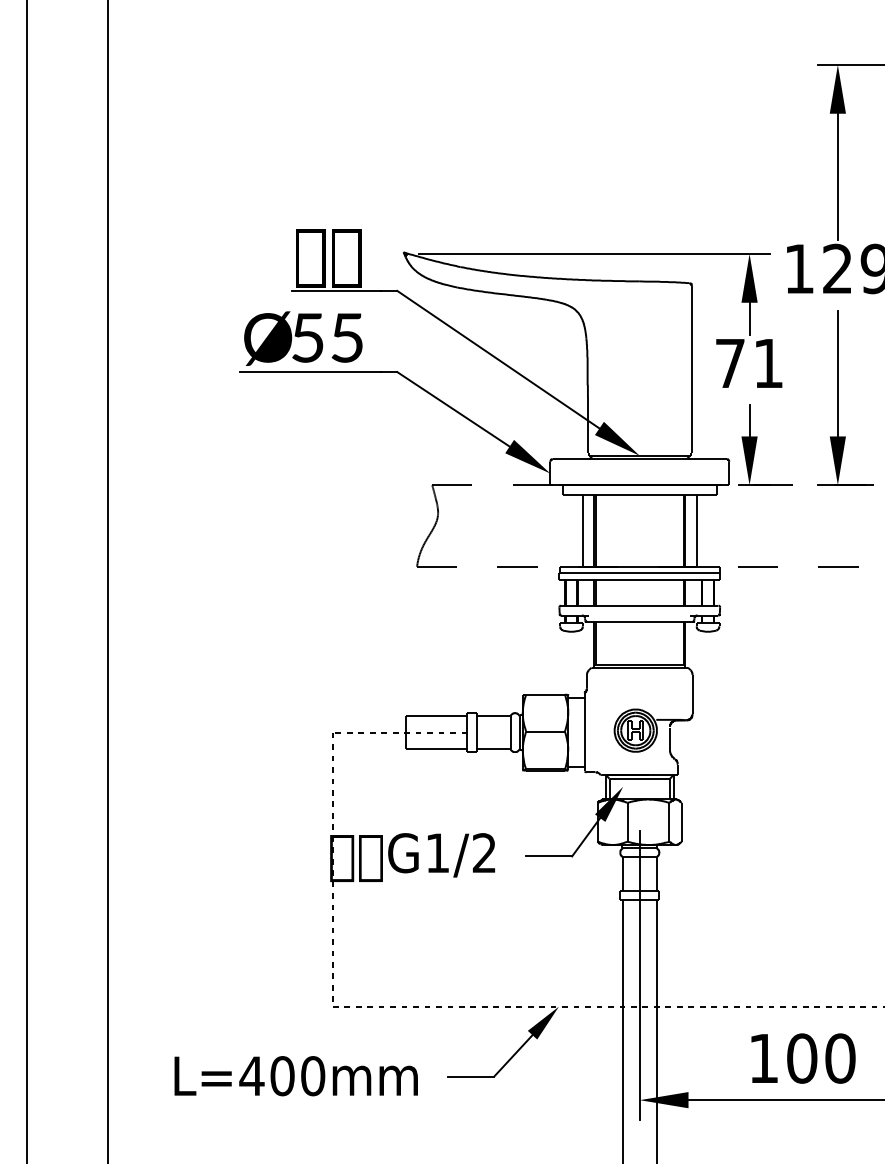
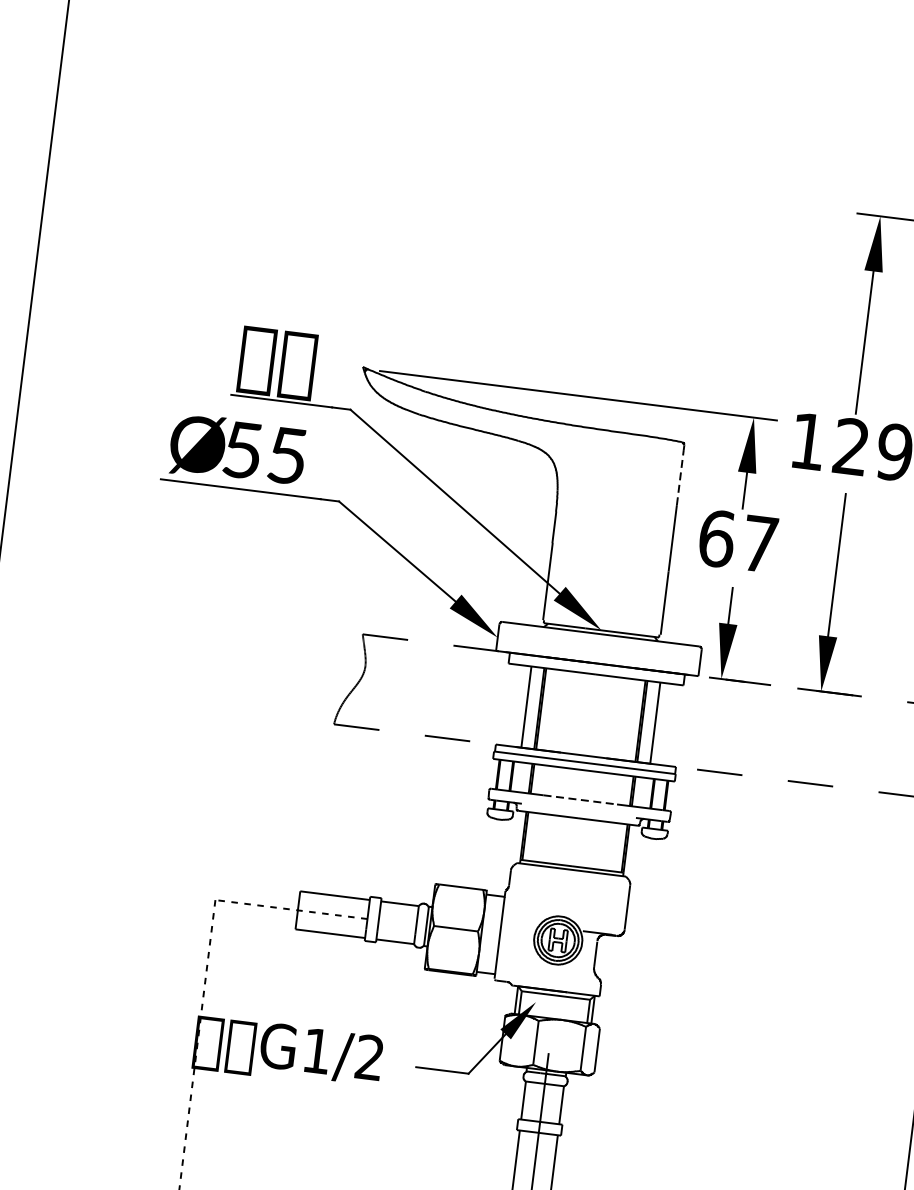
line: (691, 313) -> (679, 476), solid -> dashed
text: (748, 363) -> (737, 541), 71 -> 67
line: (640, 605) -> (581, 799), solid -> dashed

